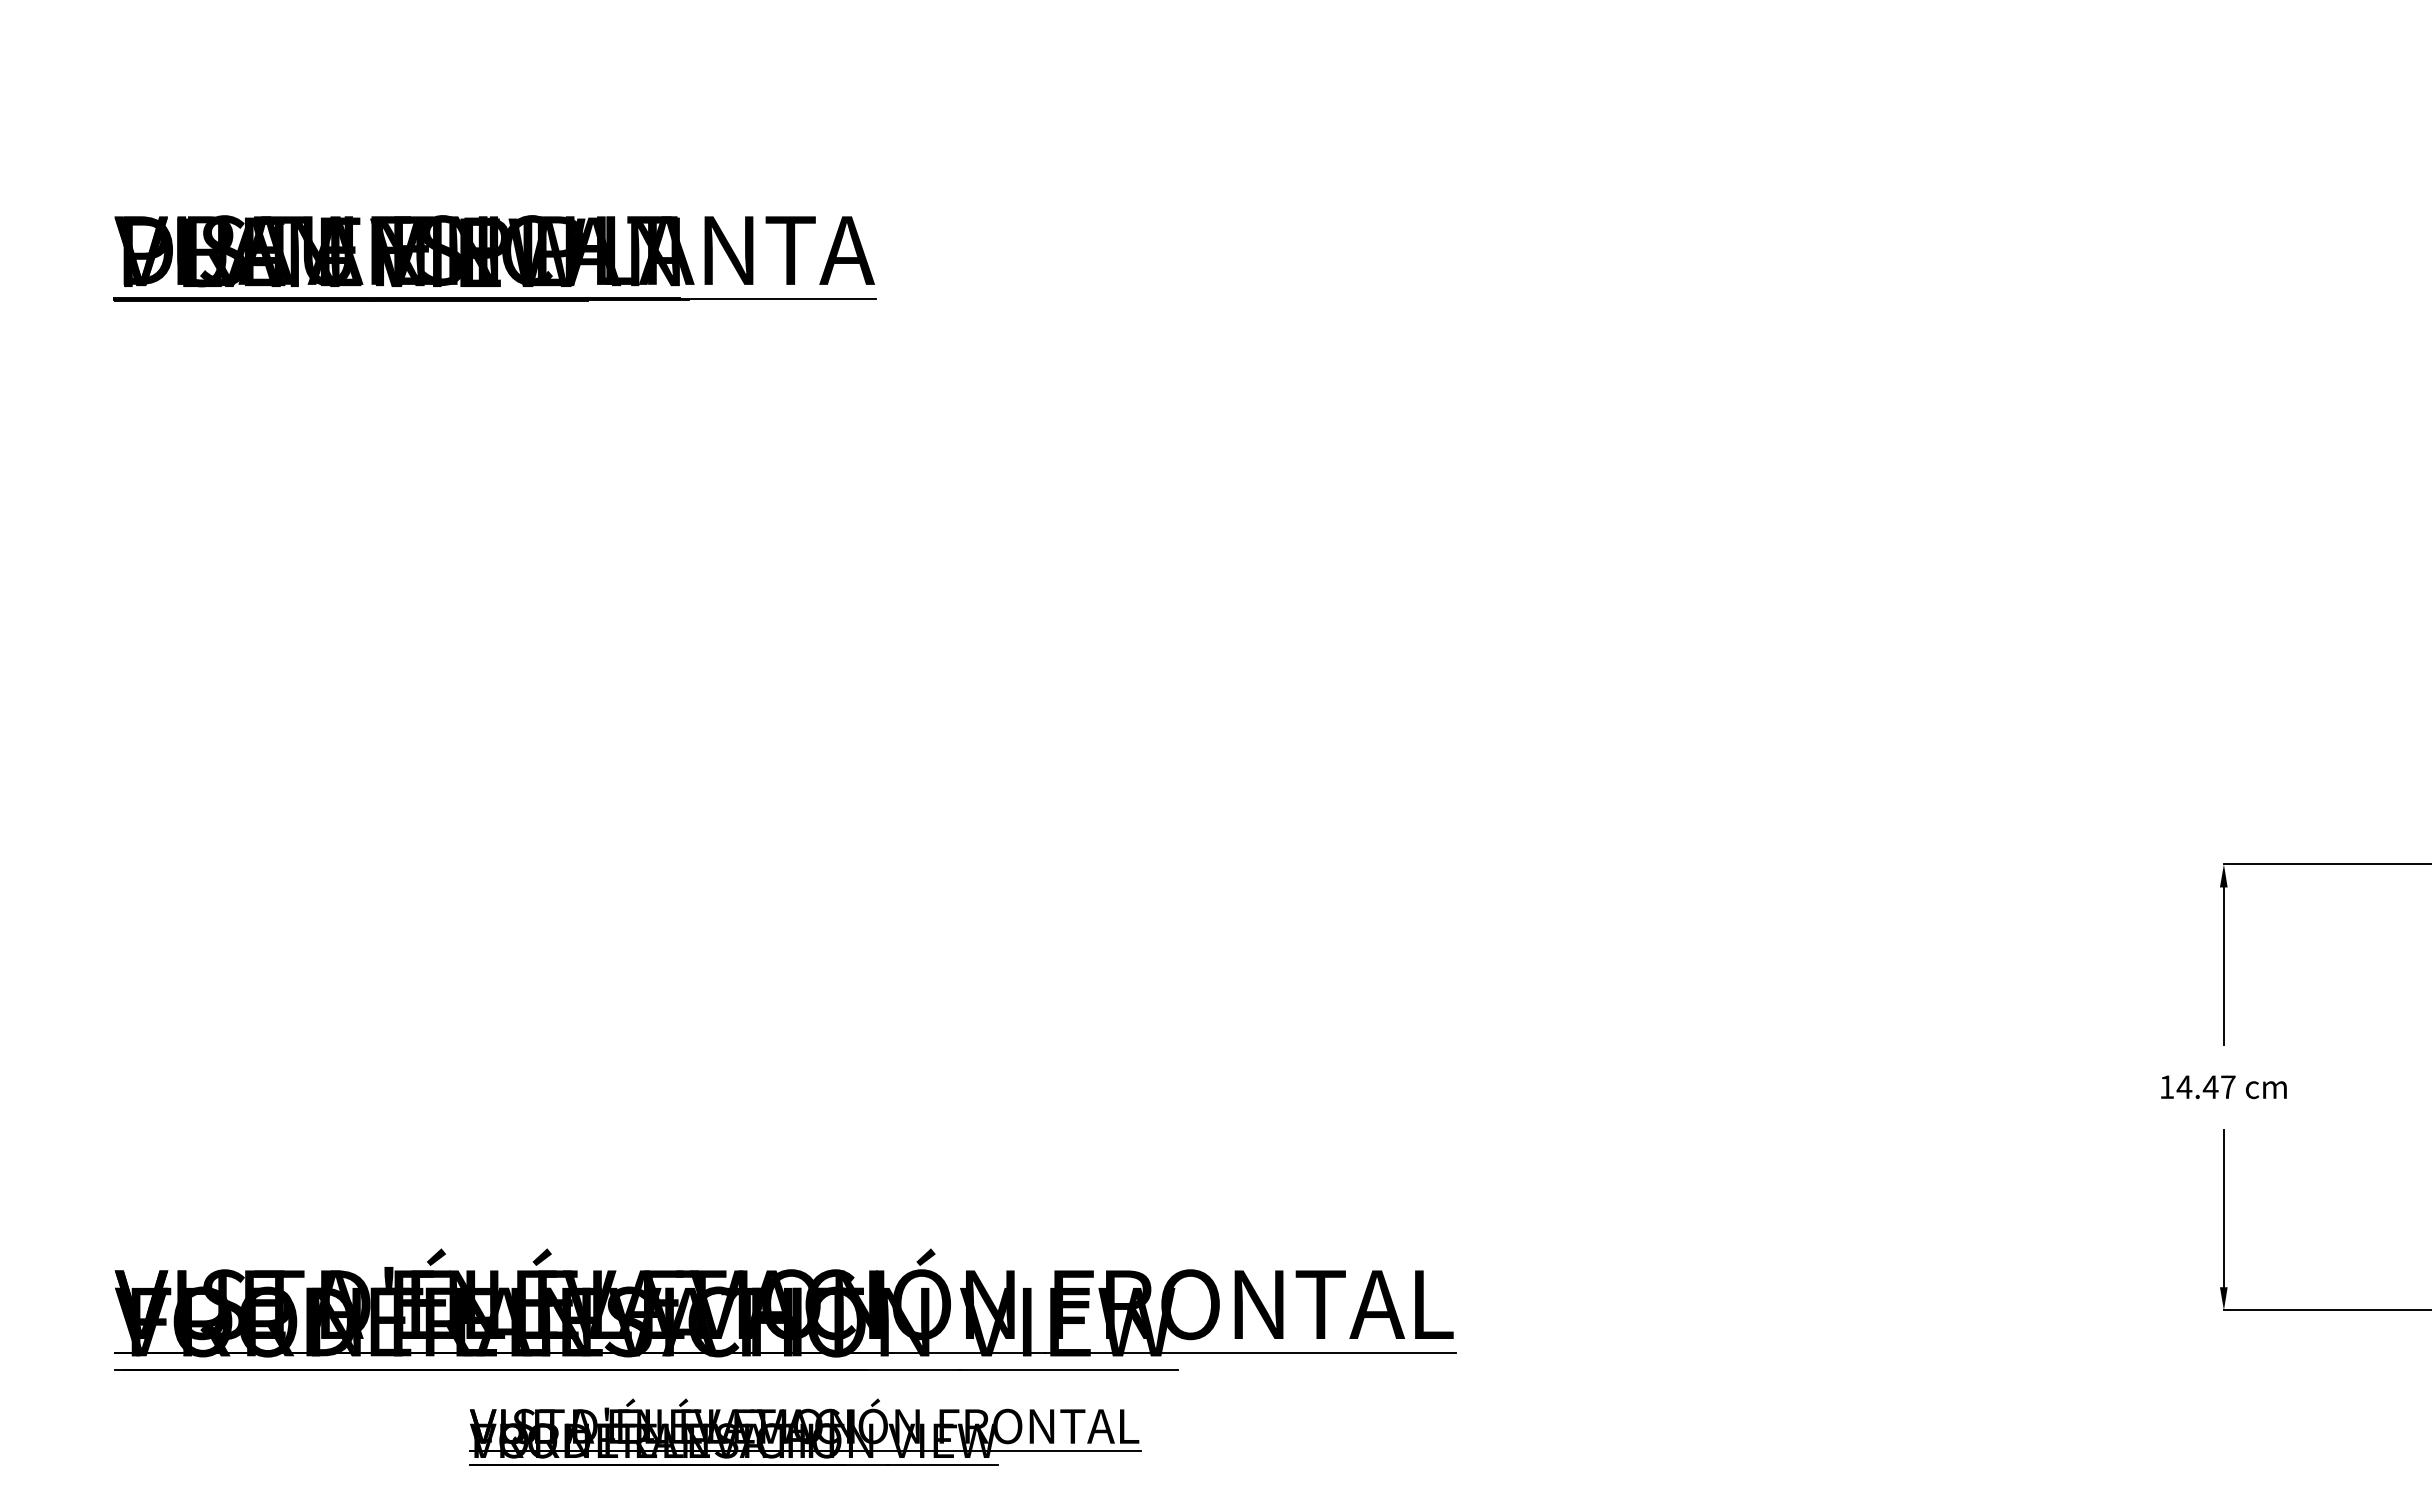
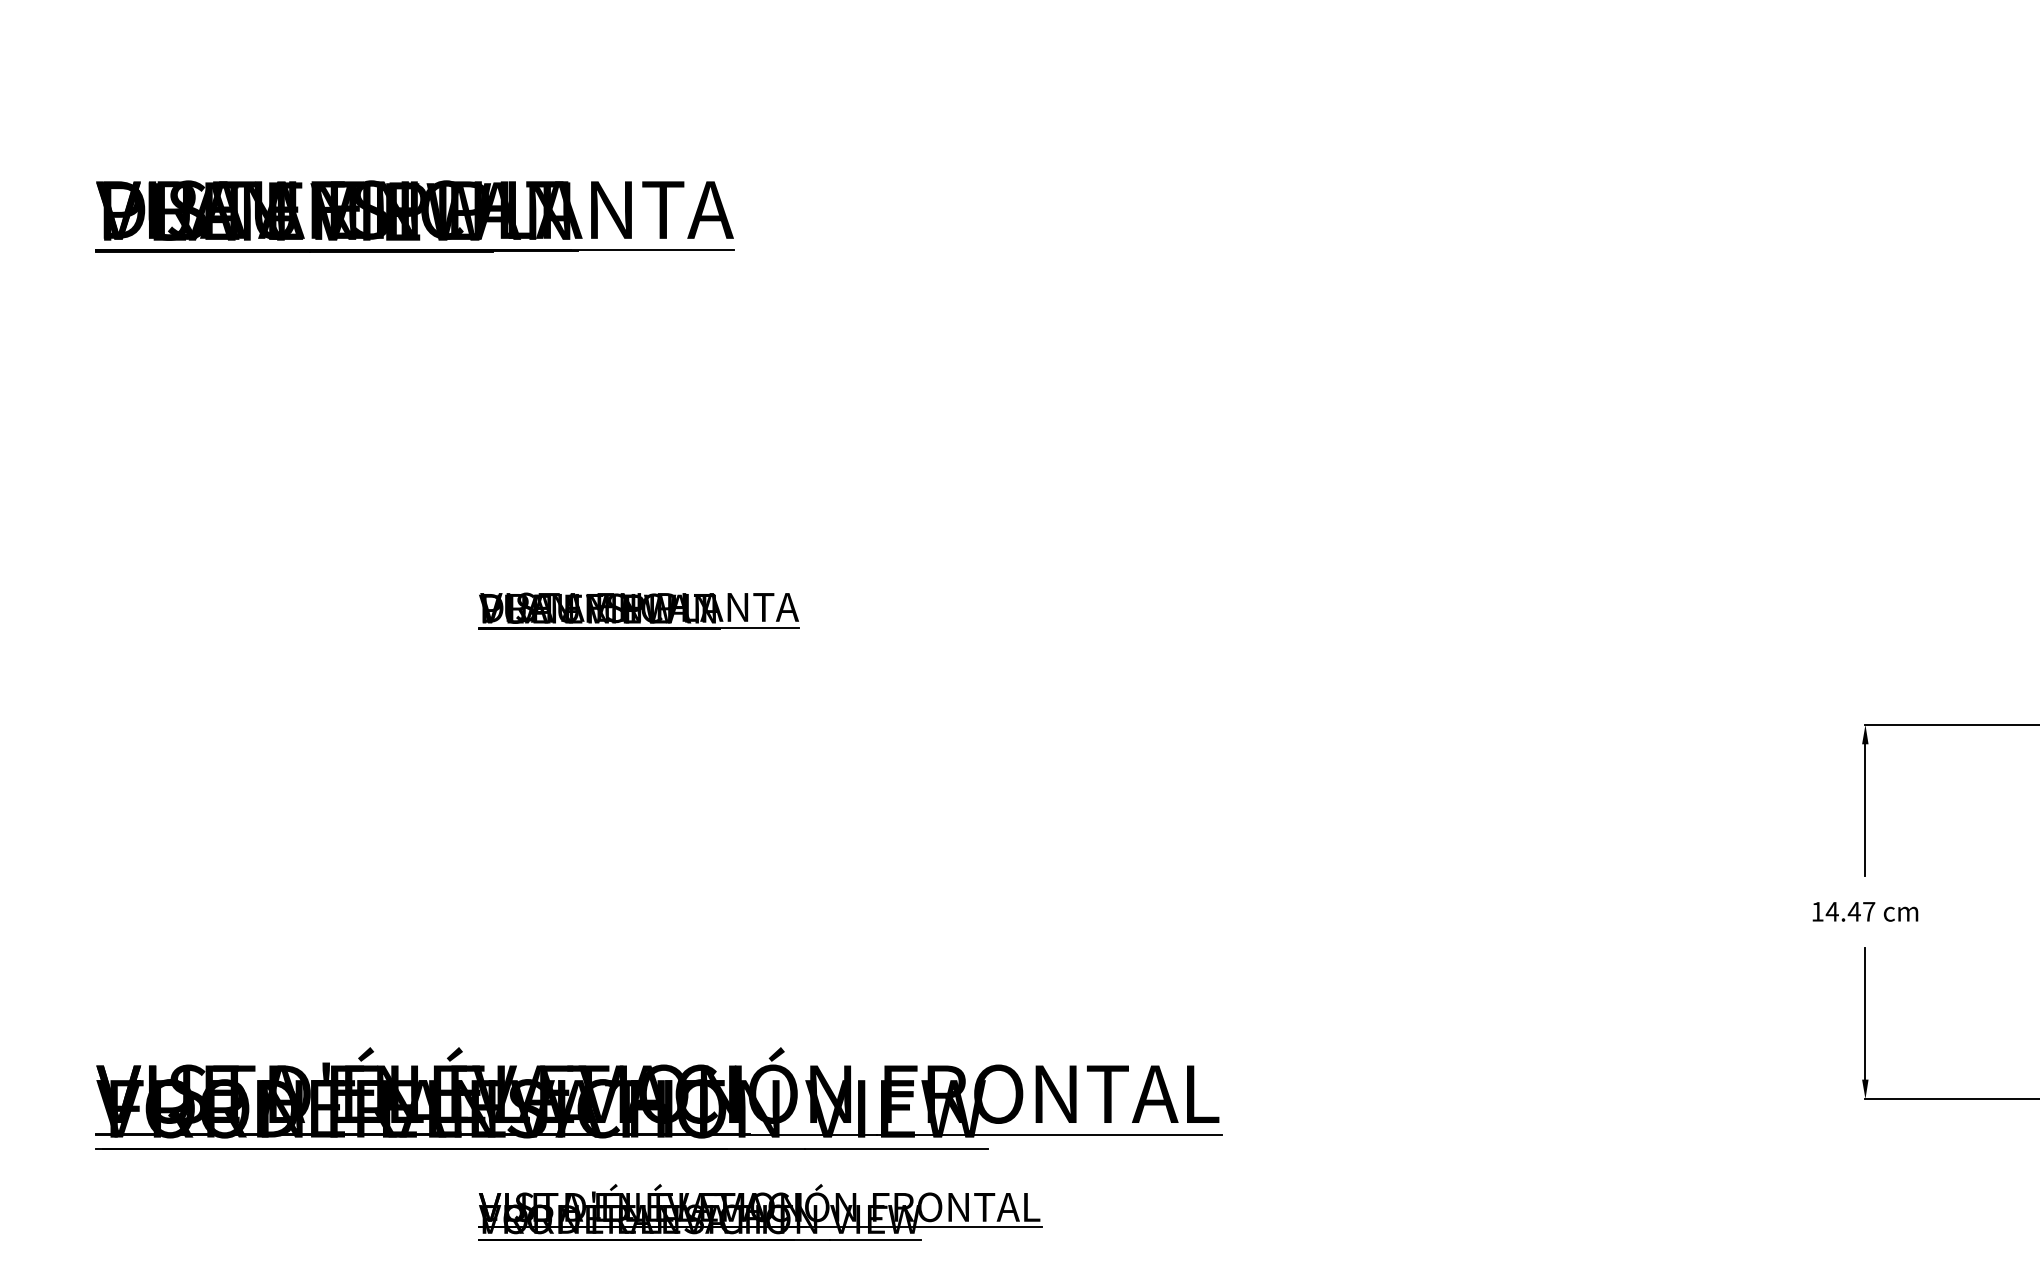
part: (761, 728) -> (638, 610), added
part: (805, 1431) -> (760, 1211), moved

